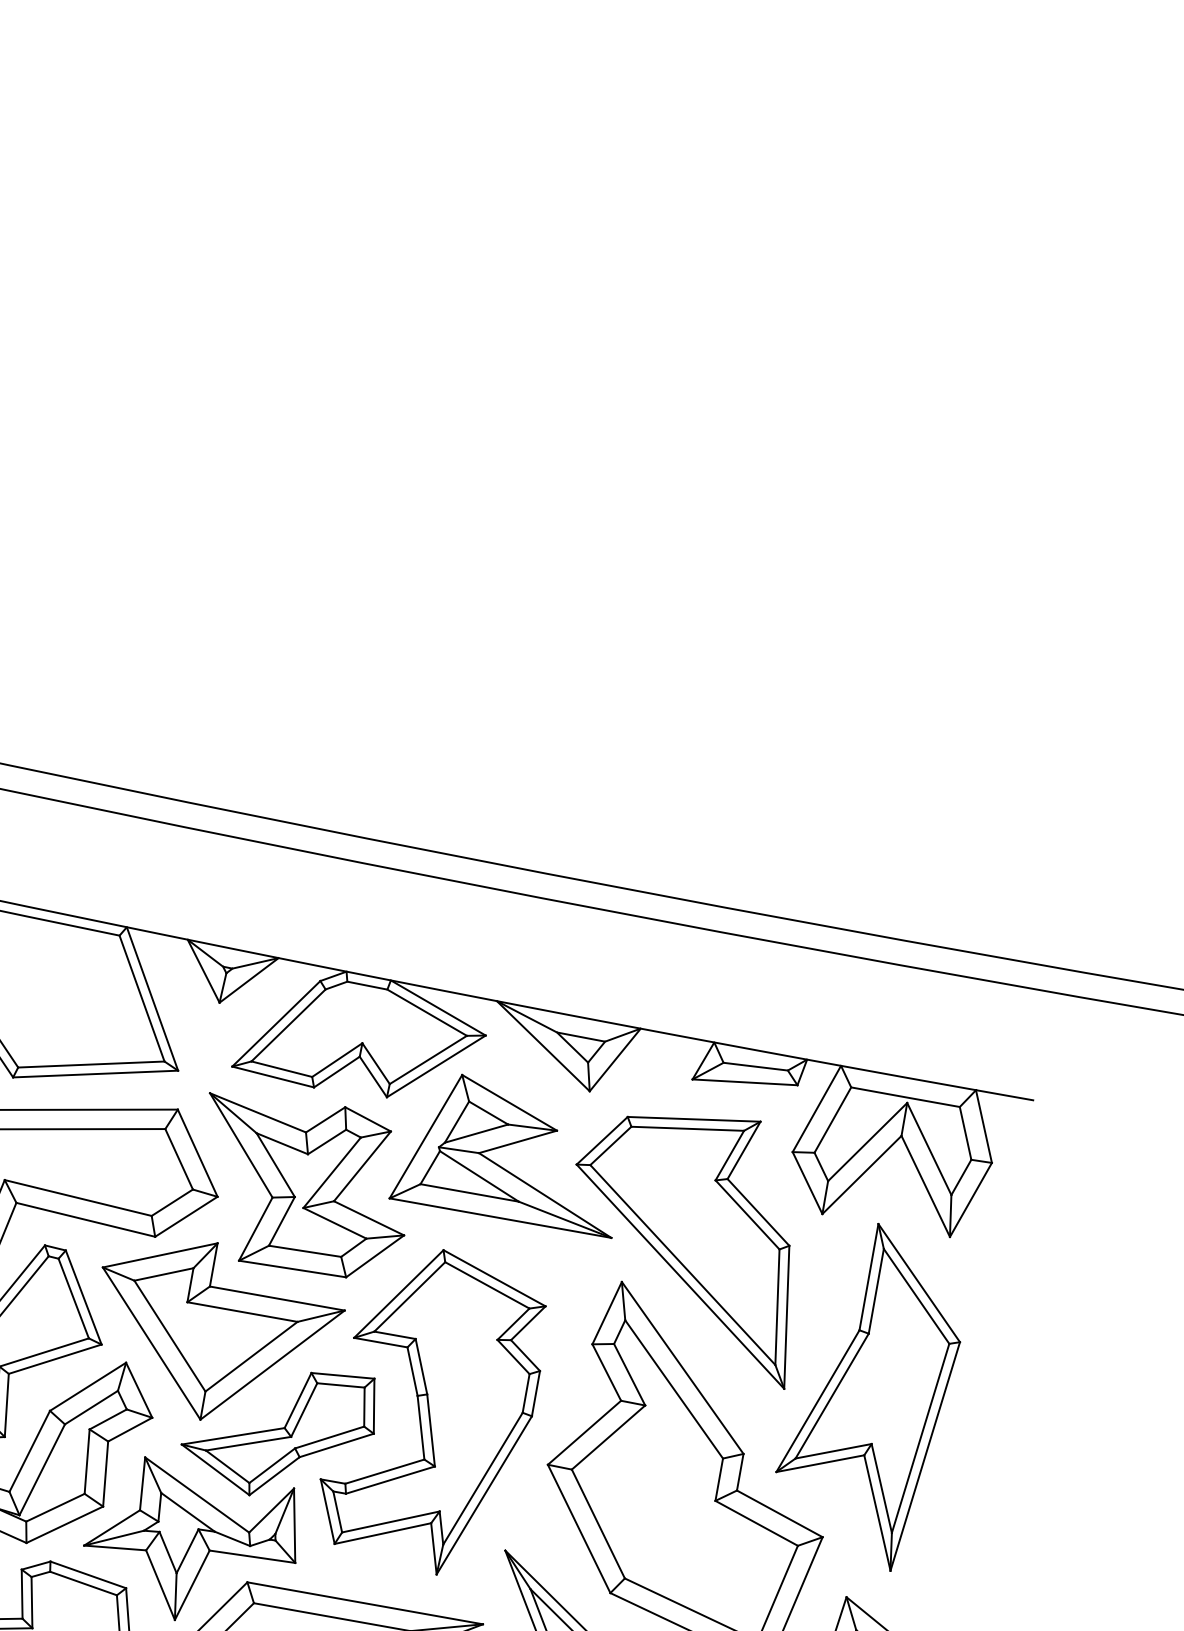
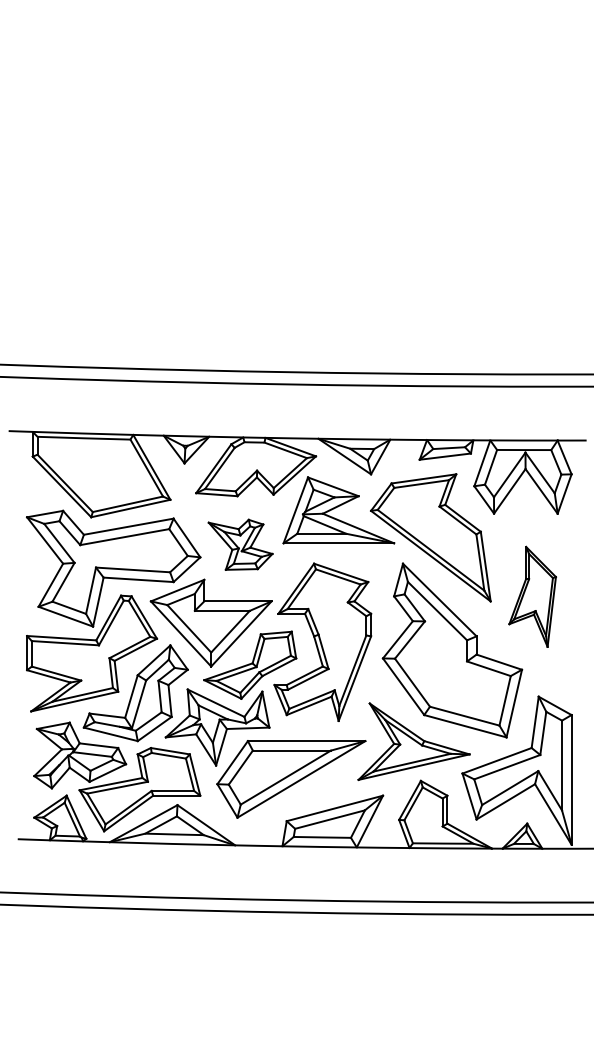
part: (302, 1185) -> (240, 544), size x0.6
part: (869, 1393) -> (532, 596), size x0.6

